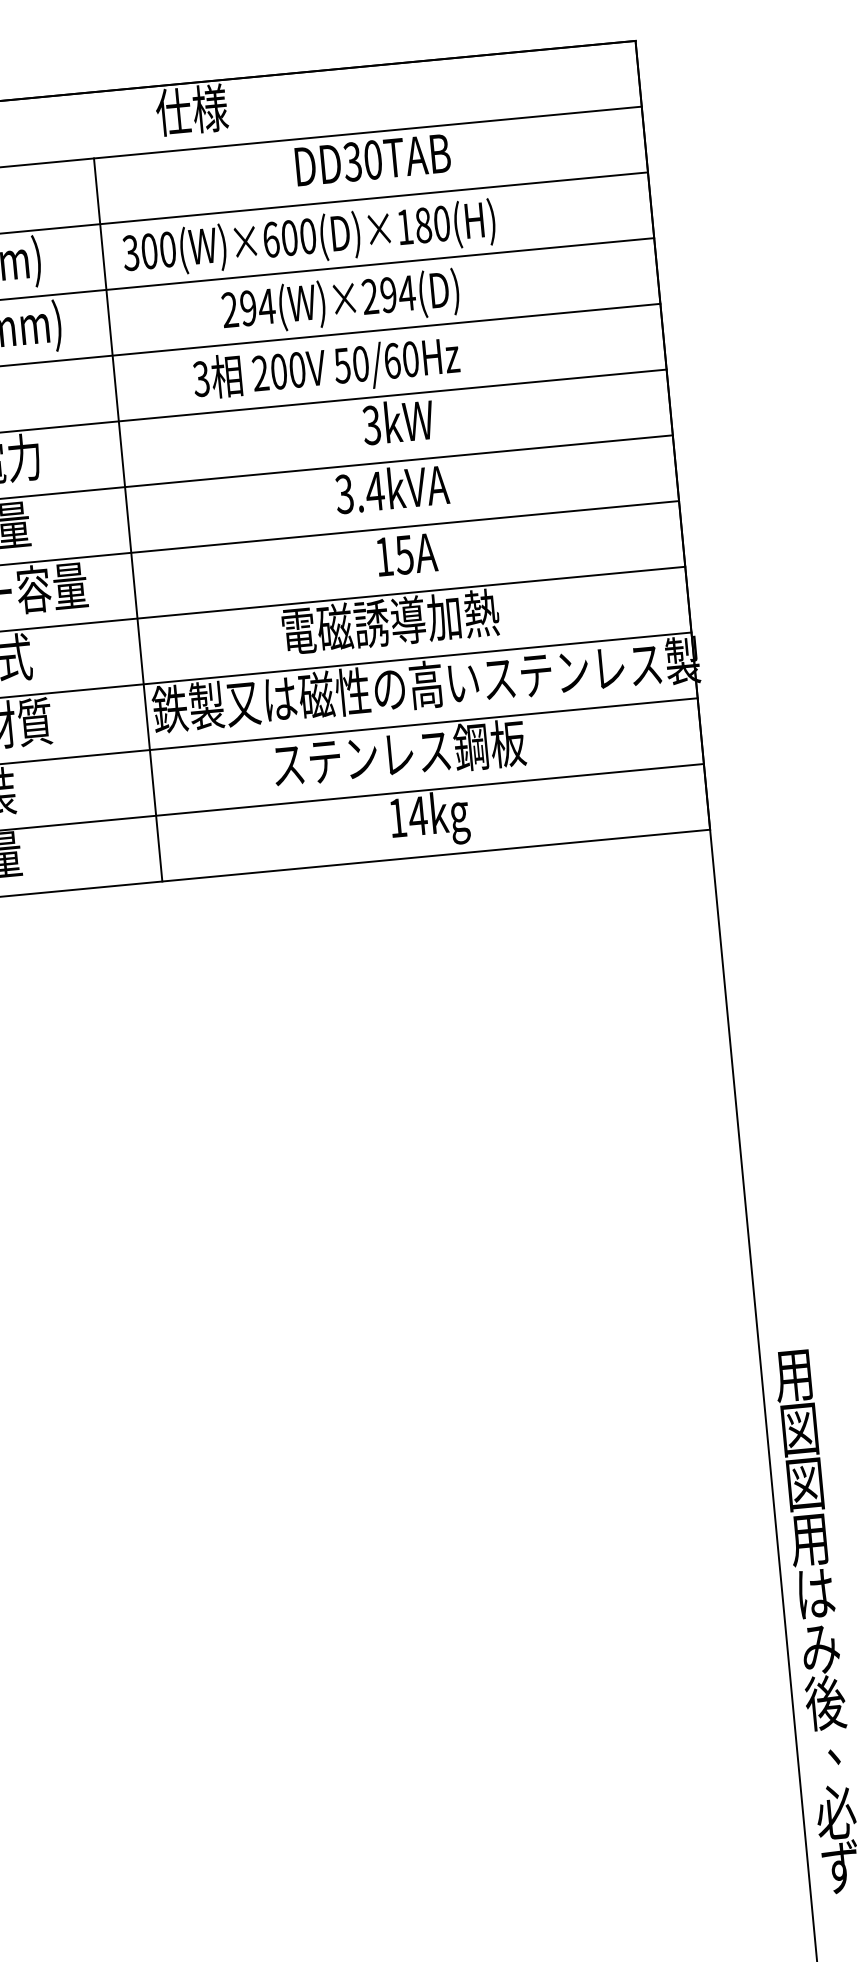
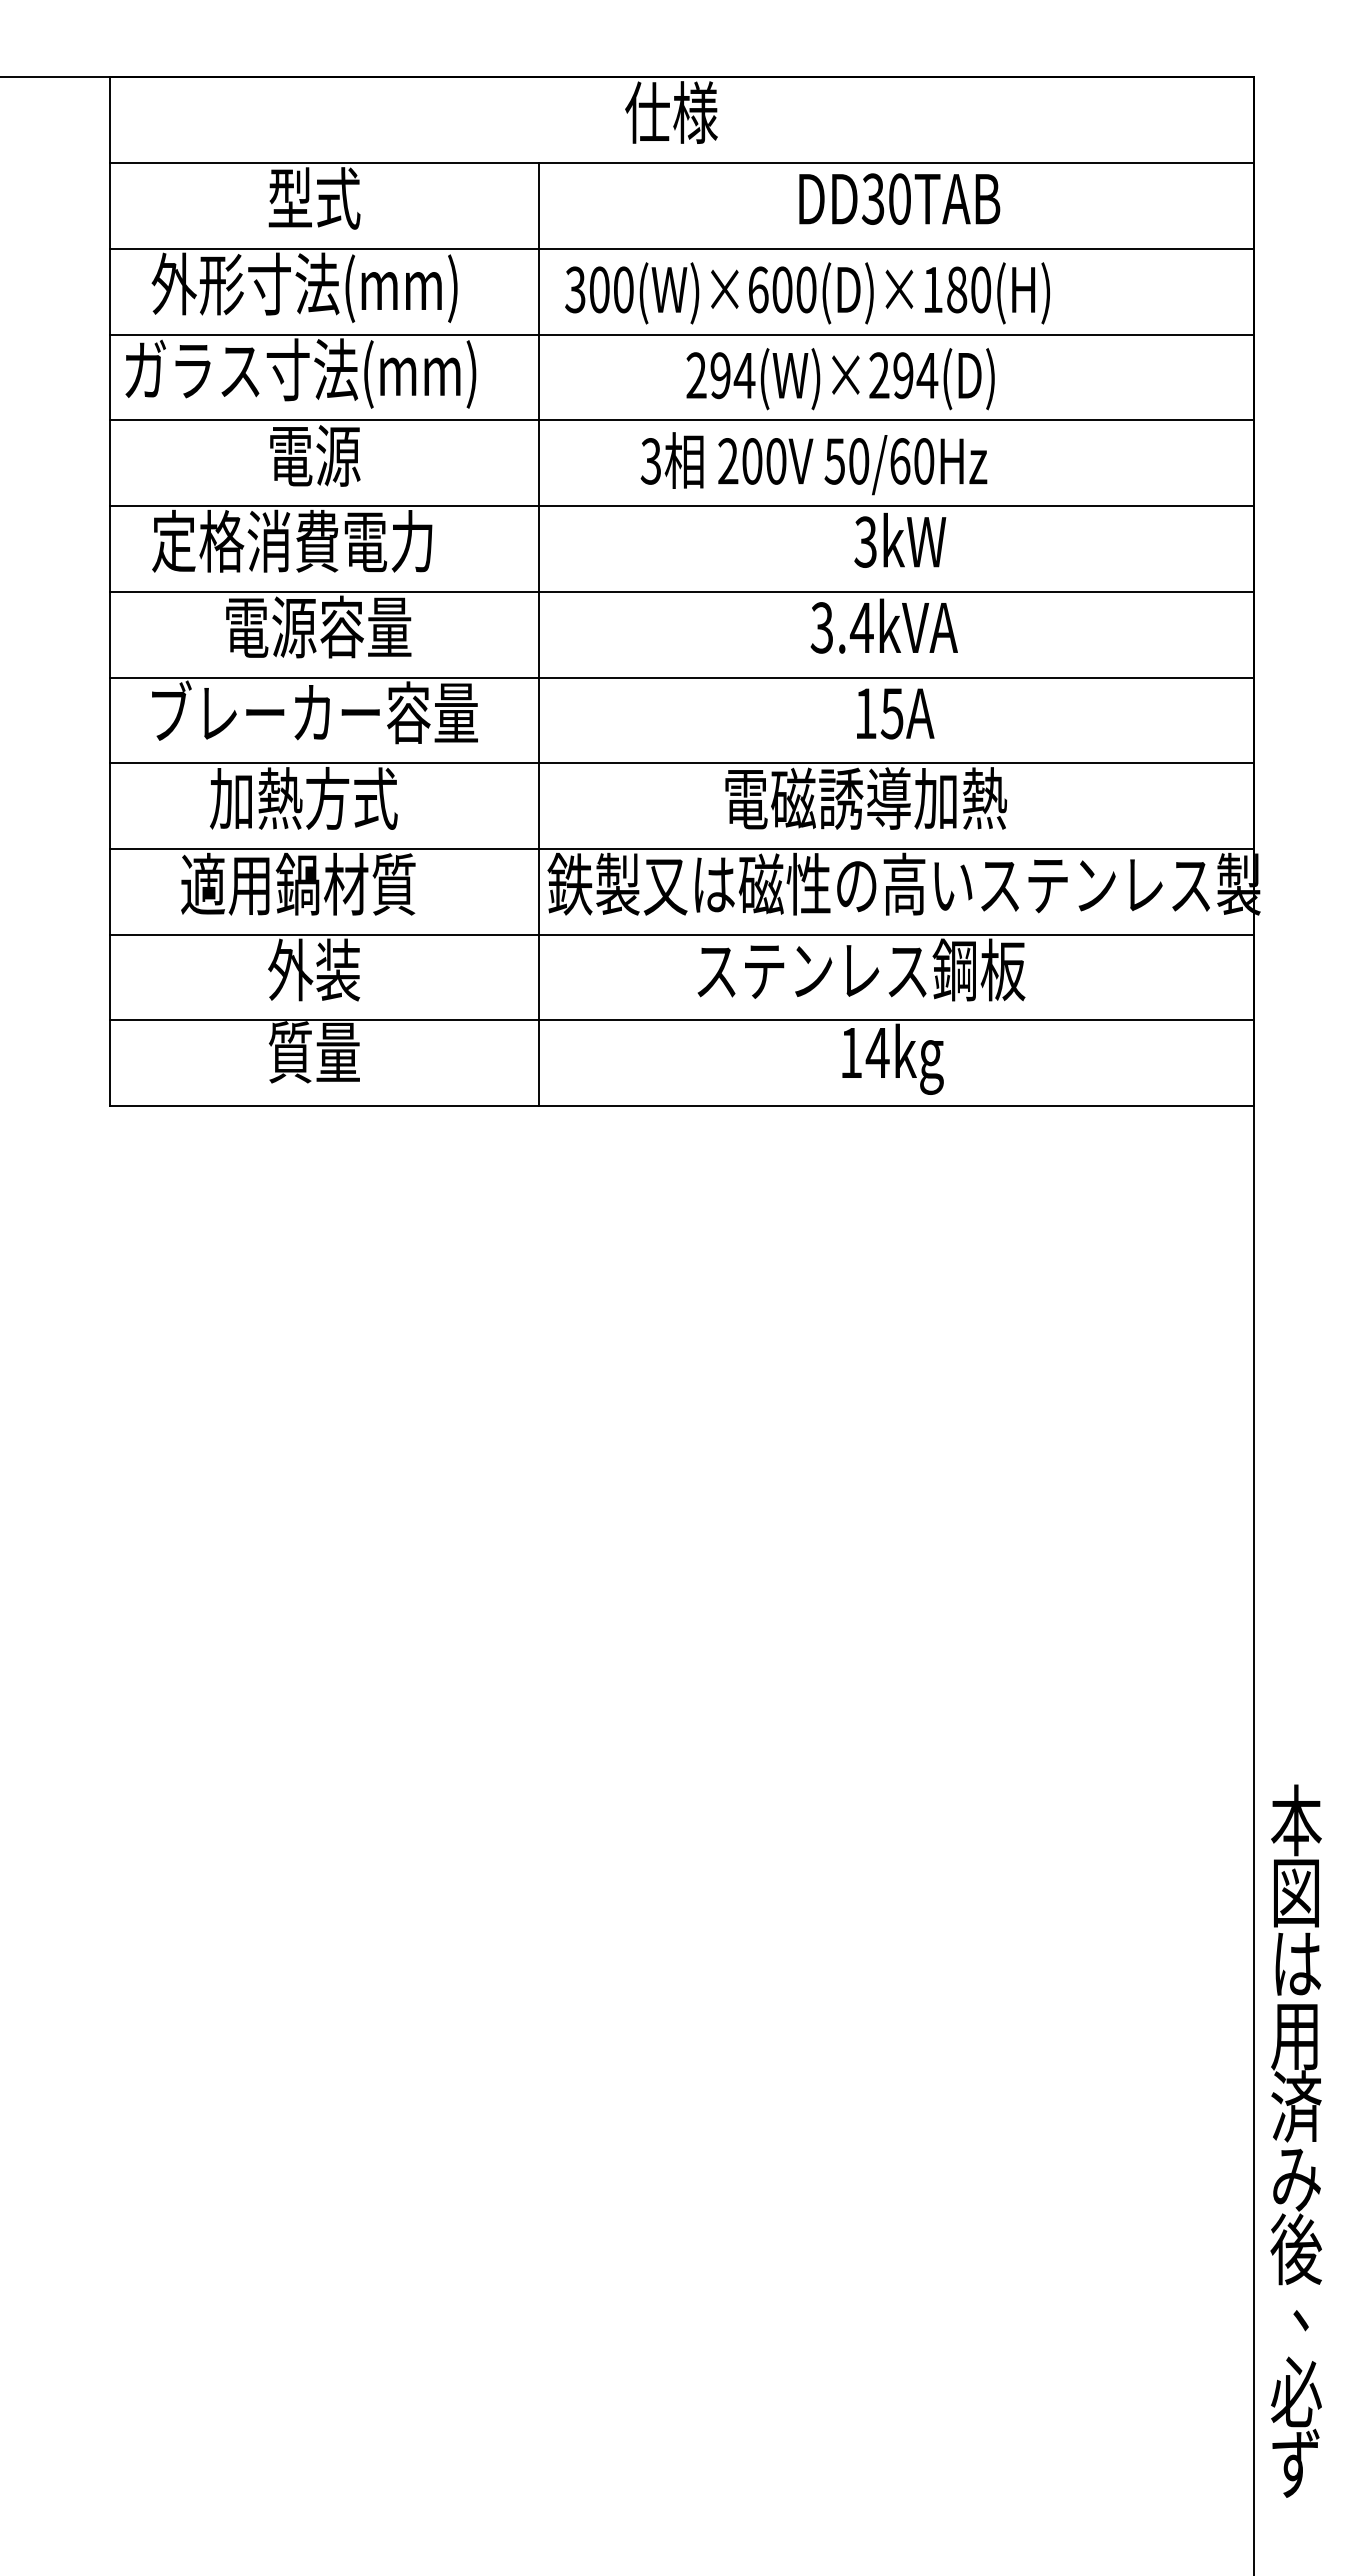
text: (794, 1374) -> (1296, 1820), 用 -> 本
text: (805, 1484) -> (1297, 1964), 図 -> は
text: (815, 1593) -> (1296, 2106), は -> 済

